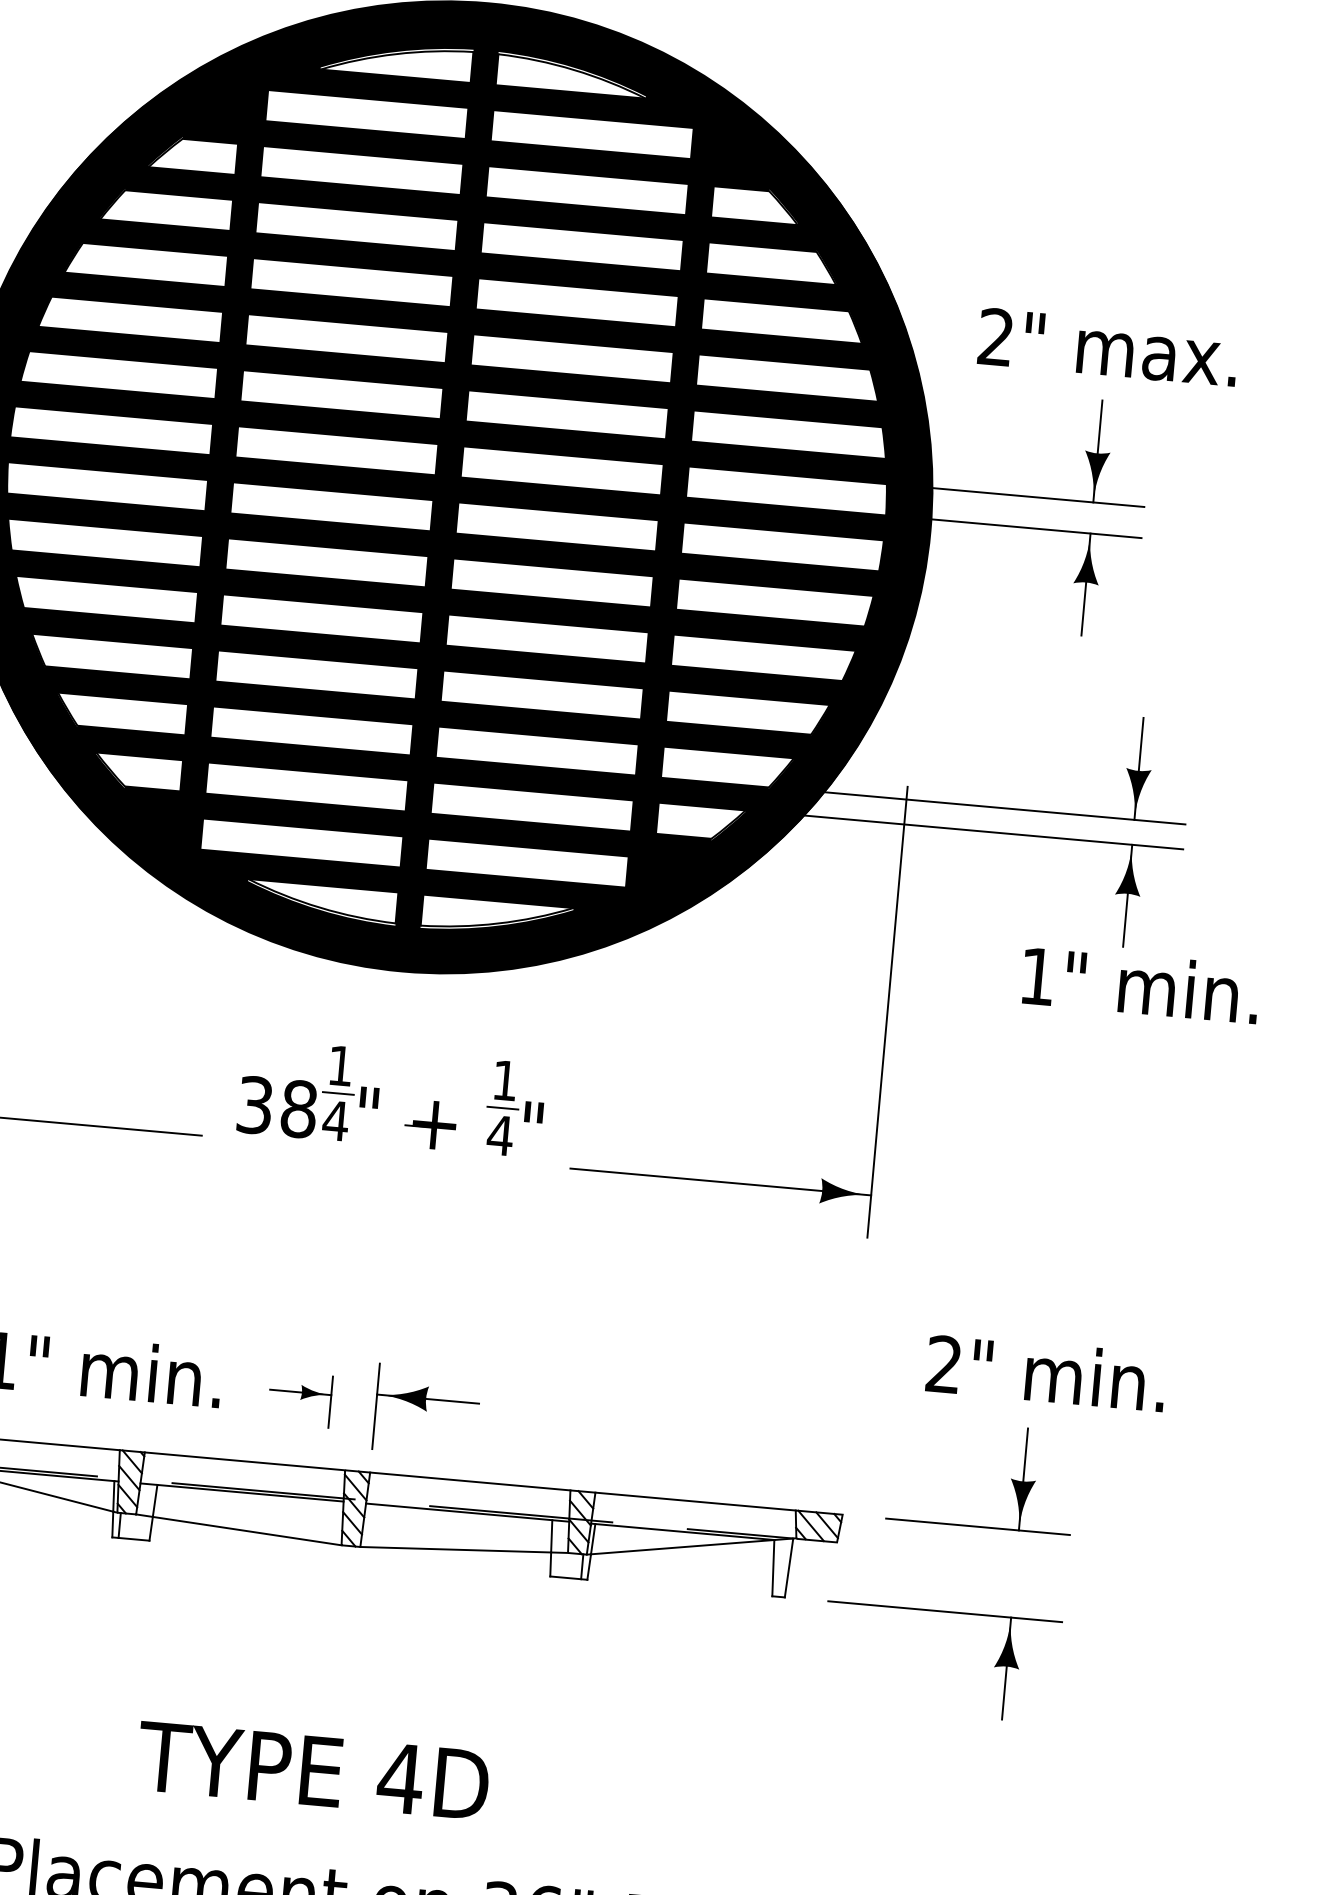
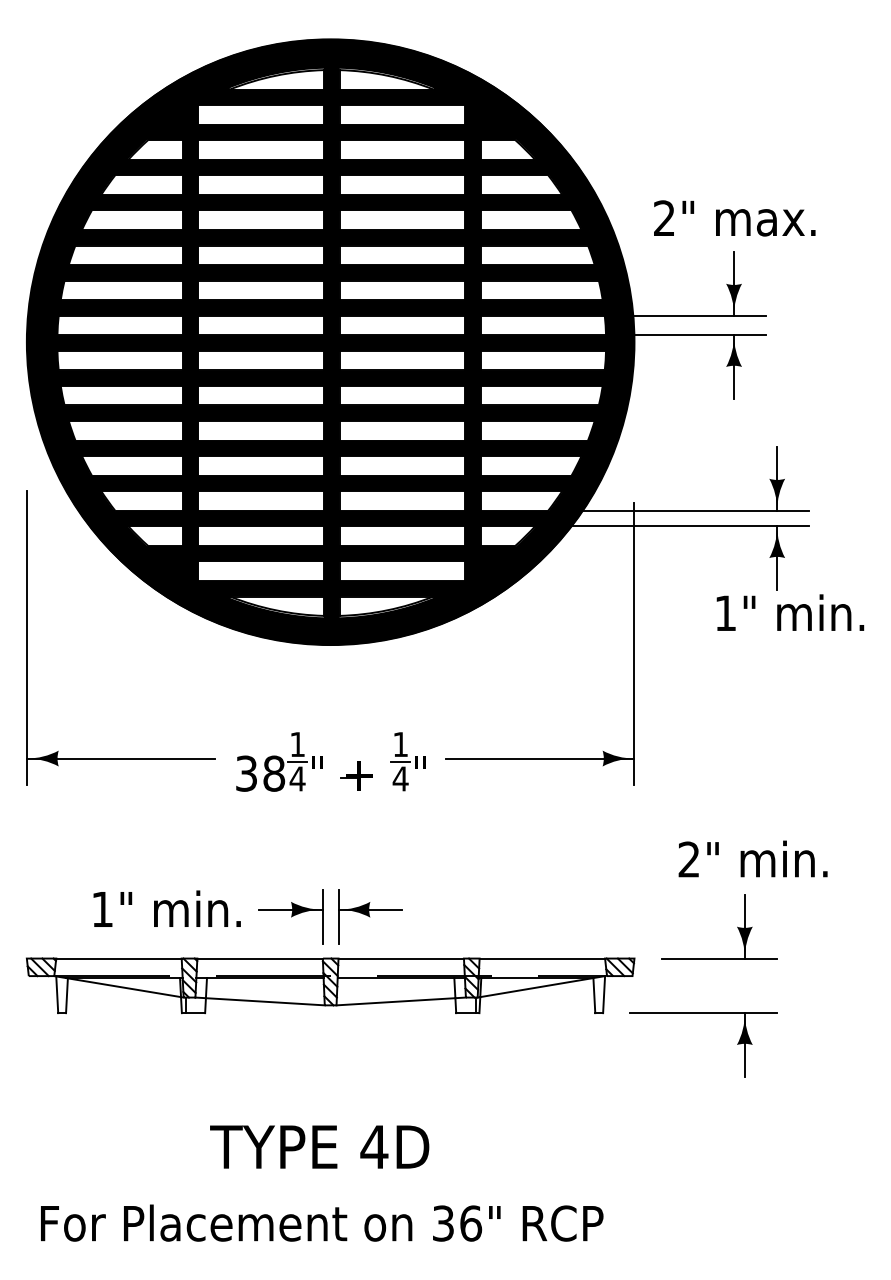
part: (377, 1096) -> (322, 761), moved
part: (299, 1398) -> (290, 916), size x1.67

